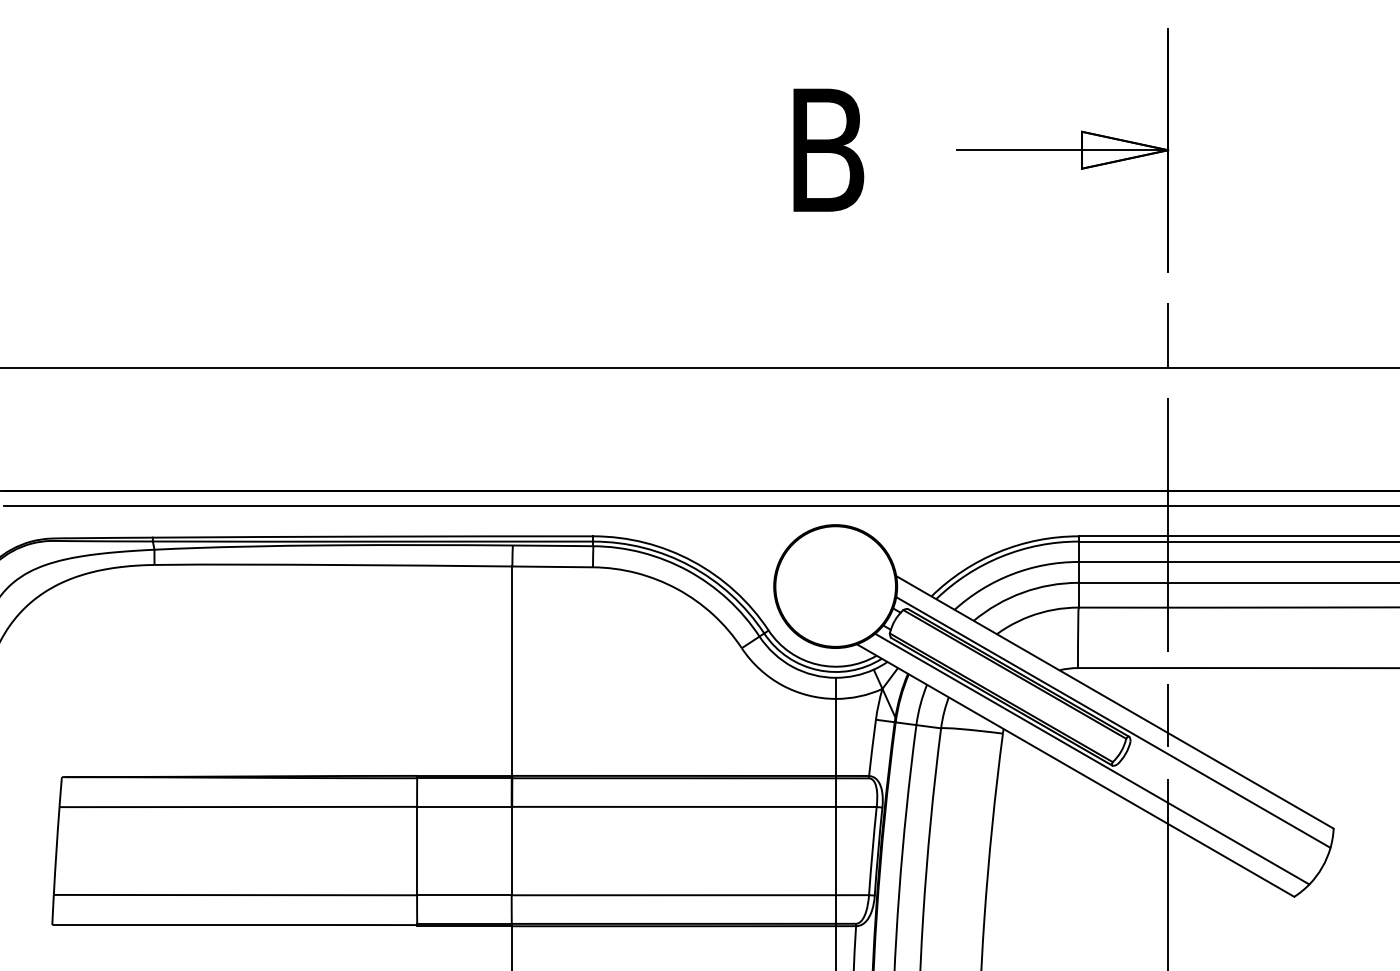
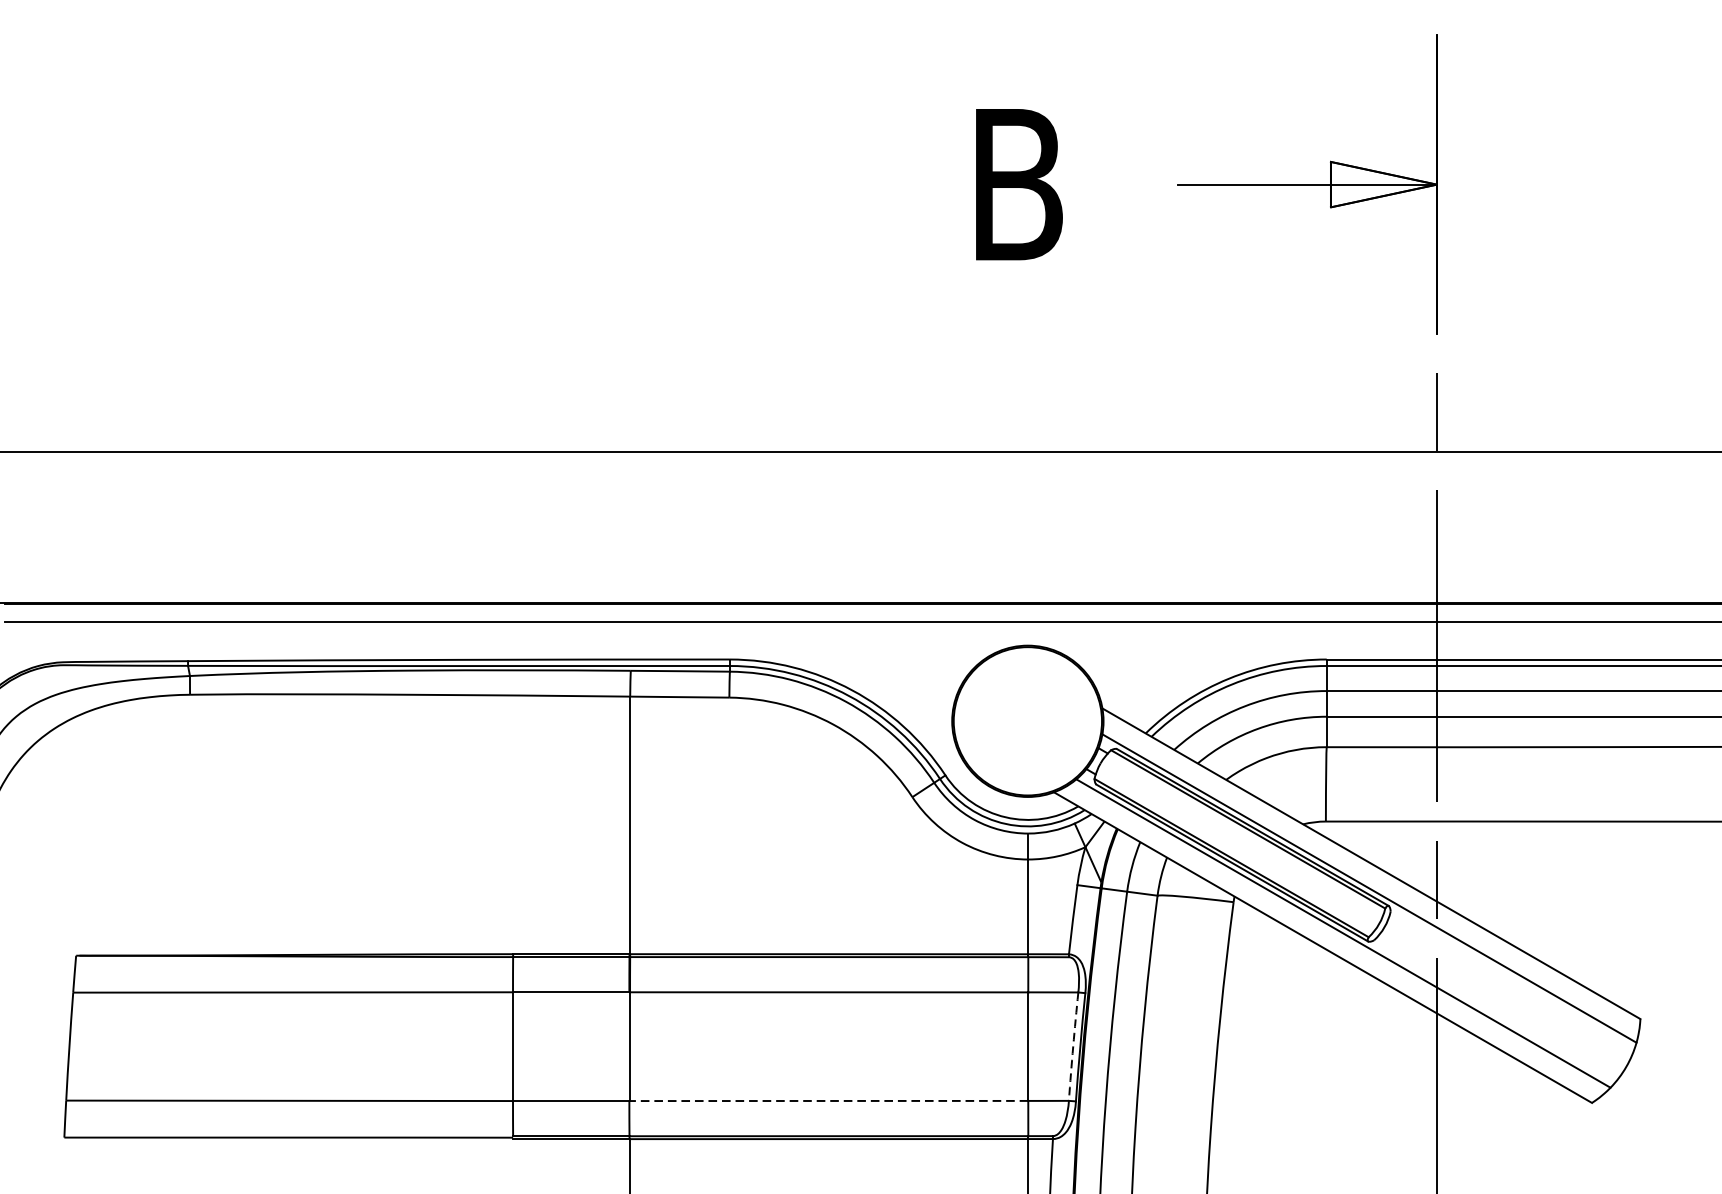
arc: (872, 851) -> (1073, 1047), solid -> dashed
line: (674, 895) -> (829, 1101), solid -> dashed

